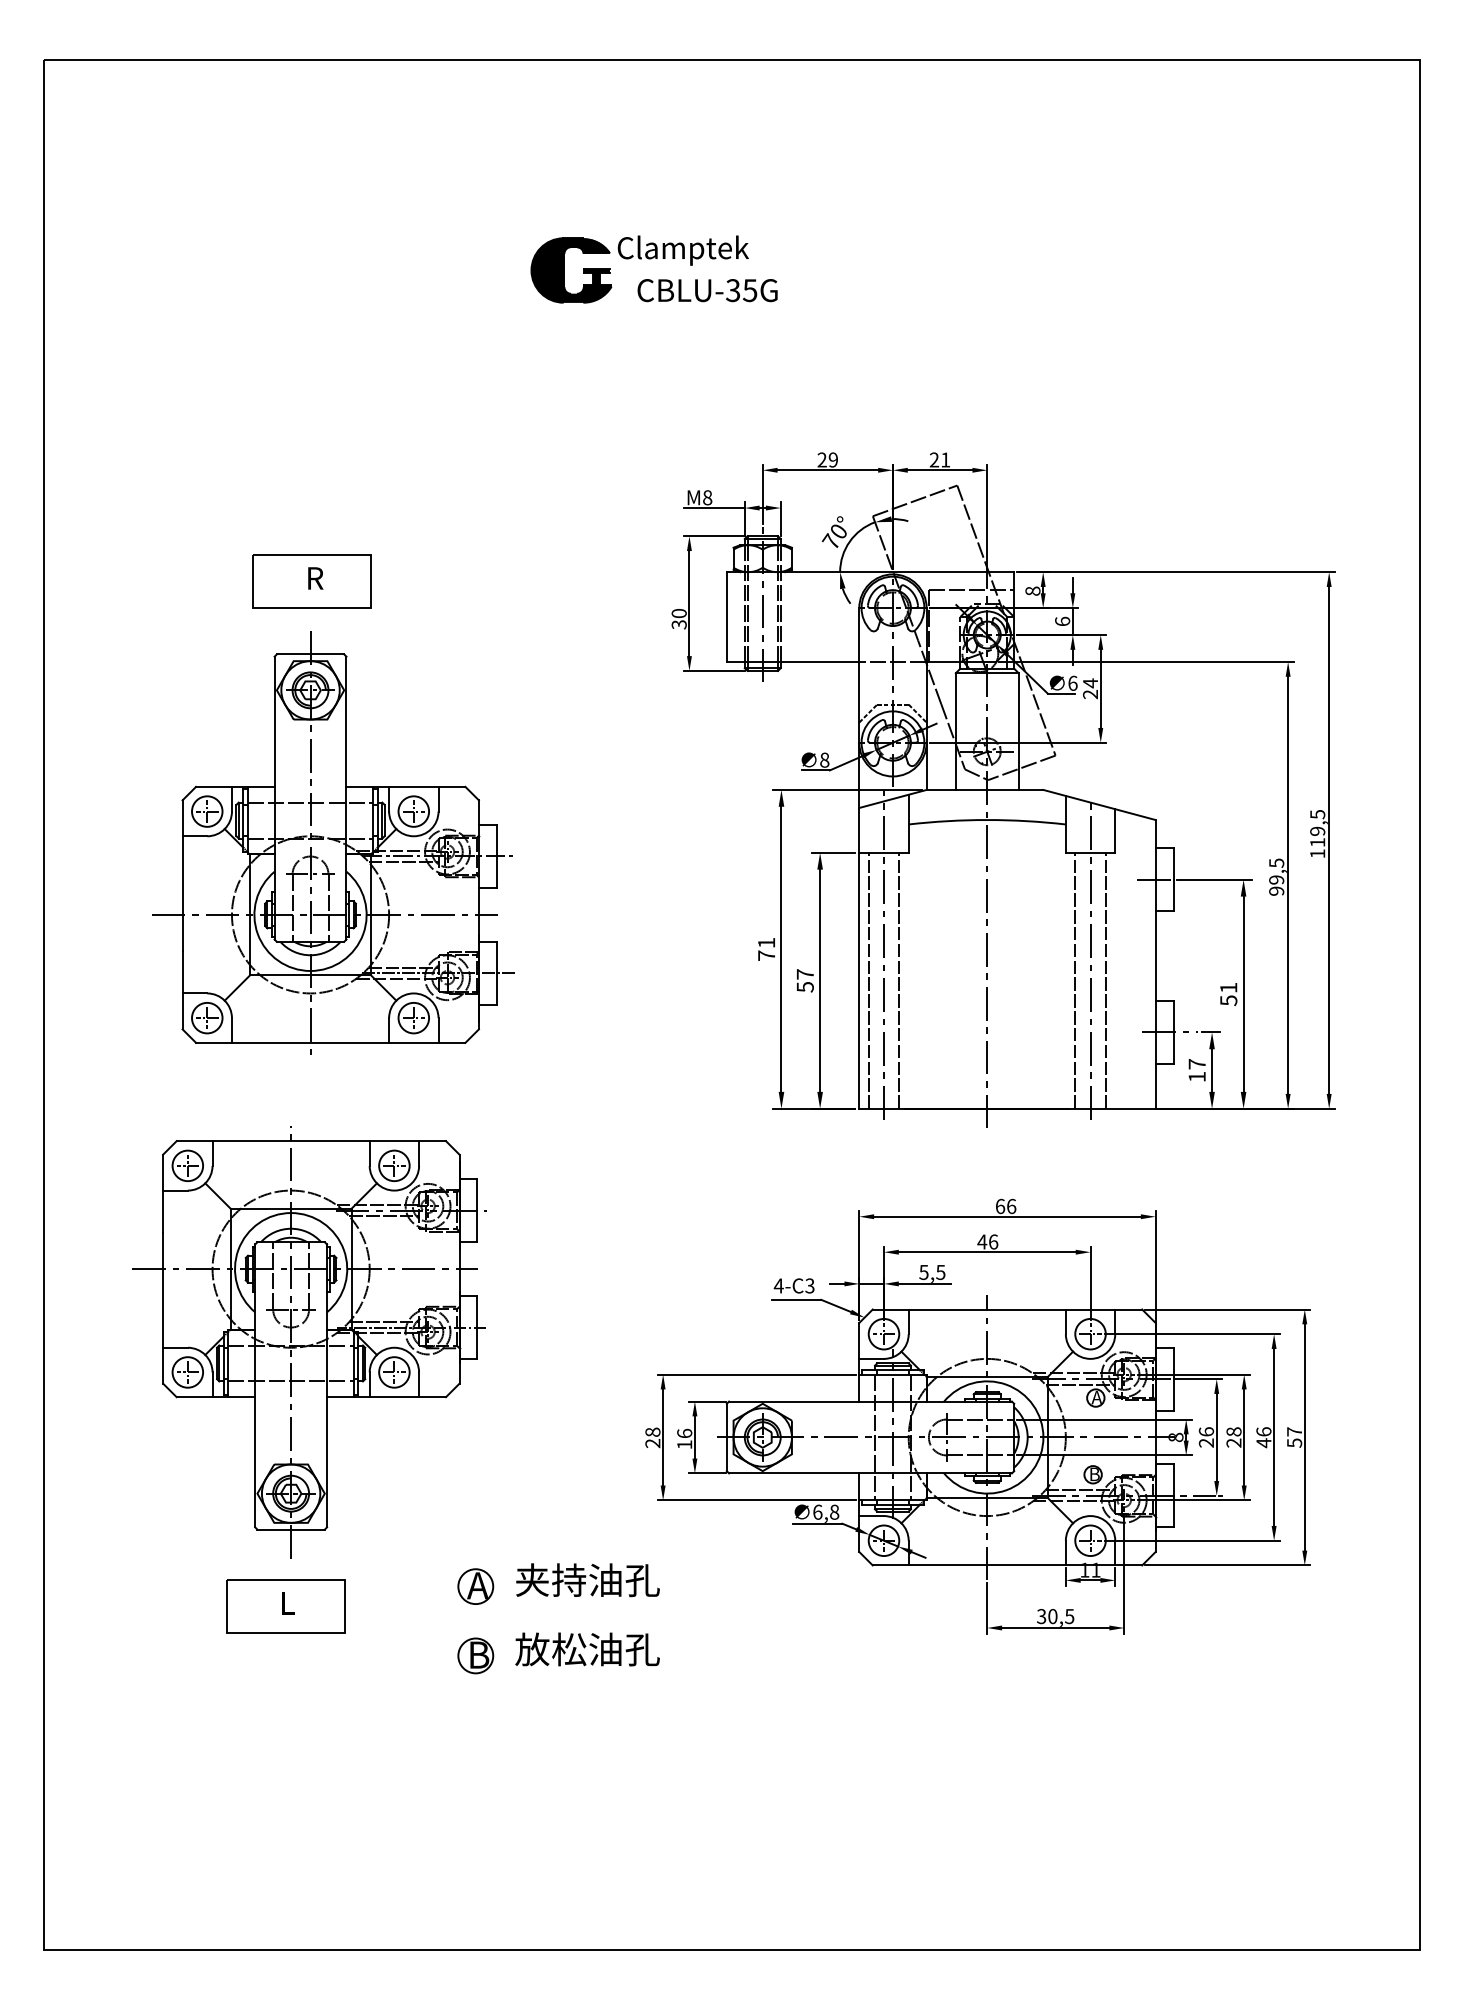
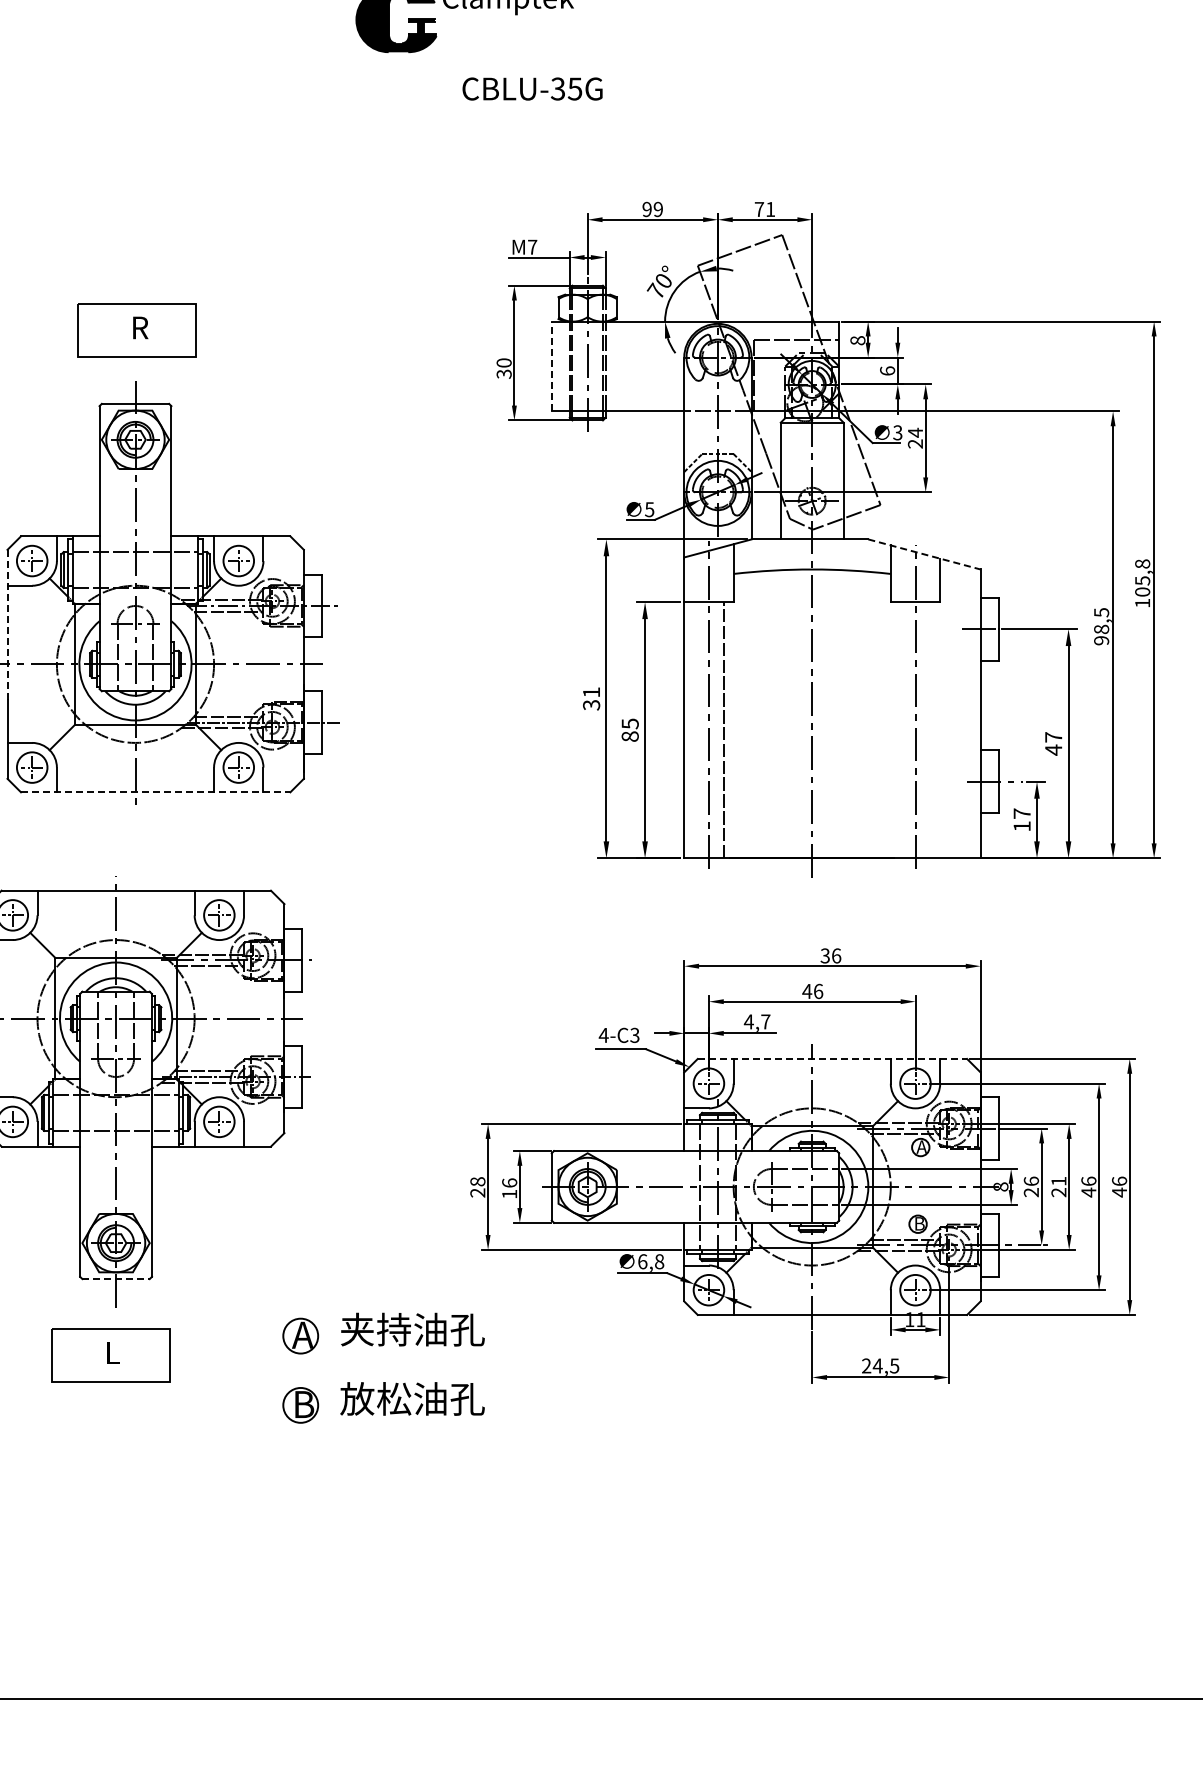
text: (707, 290) -> (532, 88), moved
text: (821, 459) -> (646, 208), 29 -> 99
text: (934, 459) -> (759, 208), 21 -> 71
text: (707, 497) -> (532, 246), M8 -> M7
line: (726, 617) -> (551, 366), solid -> dashed
text: (1072, 682) -> (897, 431), 6 -> 3
text: (824, 759) -> (649, 508), 8 -> 5
line: (1100, 805) -> (925, 554), solid -> dashed
text: (1317, 828) -> (1142, 577), 119,5 -> 105,8
line: (182, 876) -> (7, 625), solid -> dashed
text: (1276, 879) -> (1101, 628), 99,5 -> 98,5
text: (766, 955) -> (591, 704), 71 -> 31
text: (804, 980) -> (629, 729), 57 -> 85
line: (868, 980) -> (693, 729), removed
line: (1075, 980) -> (900, 729), removed
line: (1105, 980) -> (930, 729), removed
text: (1228, 994) -> (1053, 743), 51 -> 47
line: (330, 1042) -> (155, 791), solid -> dashed
text: (1000, 1206) -> (825, 955), 66 -> 36
text: (932, 1272) -> (757, 1021), 5,5 -> 4,7
line: (1007, 1309) -> (832, 1058), solid -> dashed
text: (1233, 1431) -> (1058, 1180), 28 -> 21
text: (1294, 1437) -> (1119, 1186), 57 -> 46
line: (291, 1529) -> (116, 1278), solid -> dashed
text: (1047, 1616) -> (872, 1365), 30,5 -> 24,5

